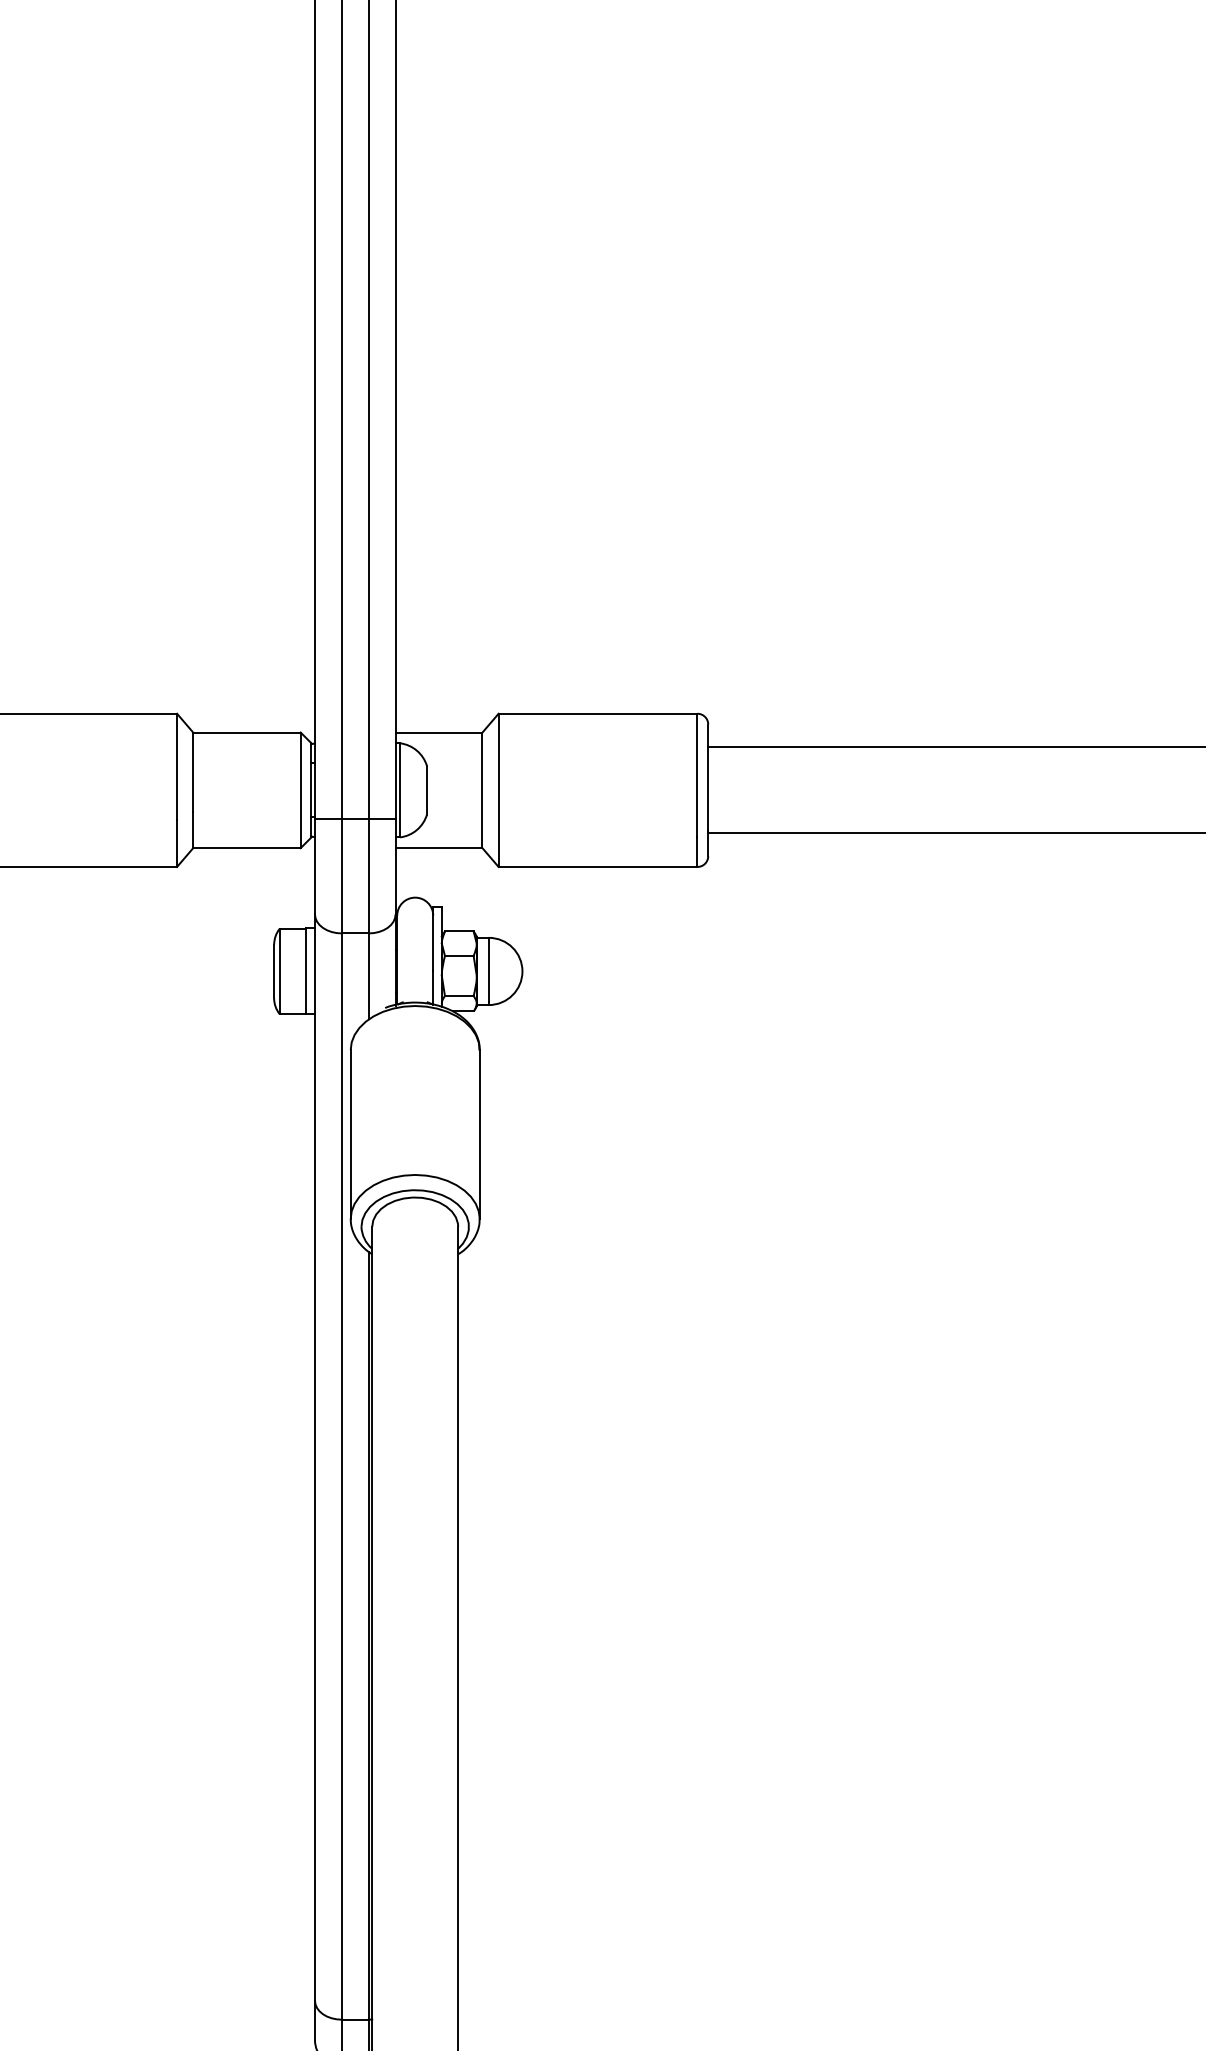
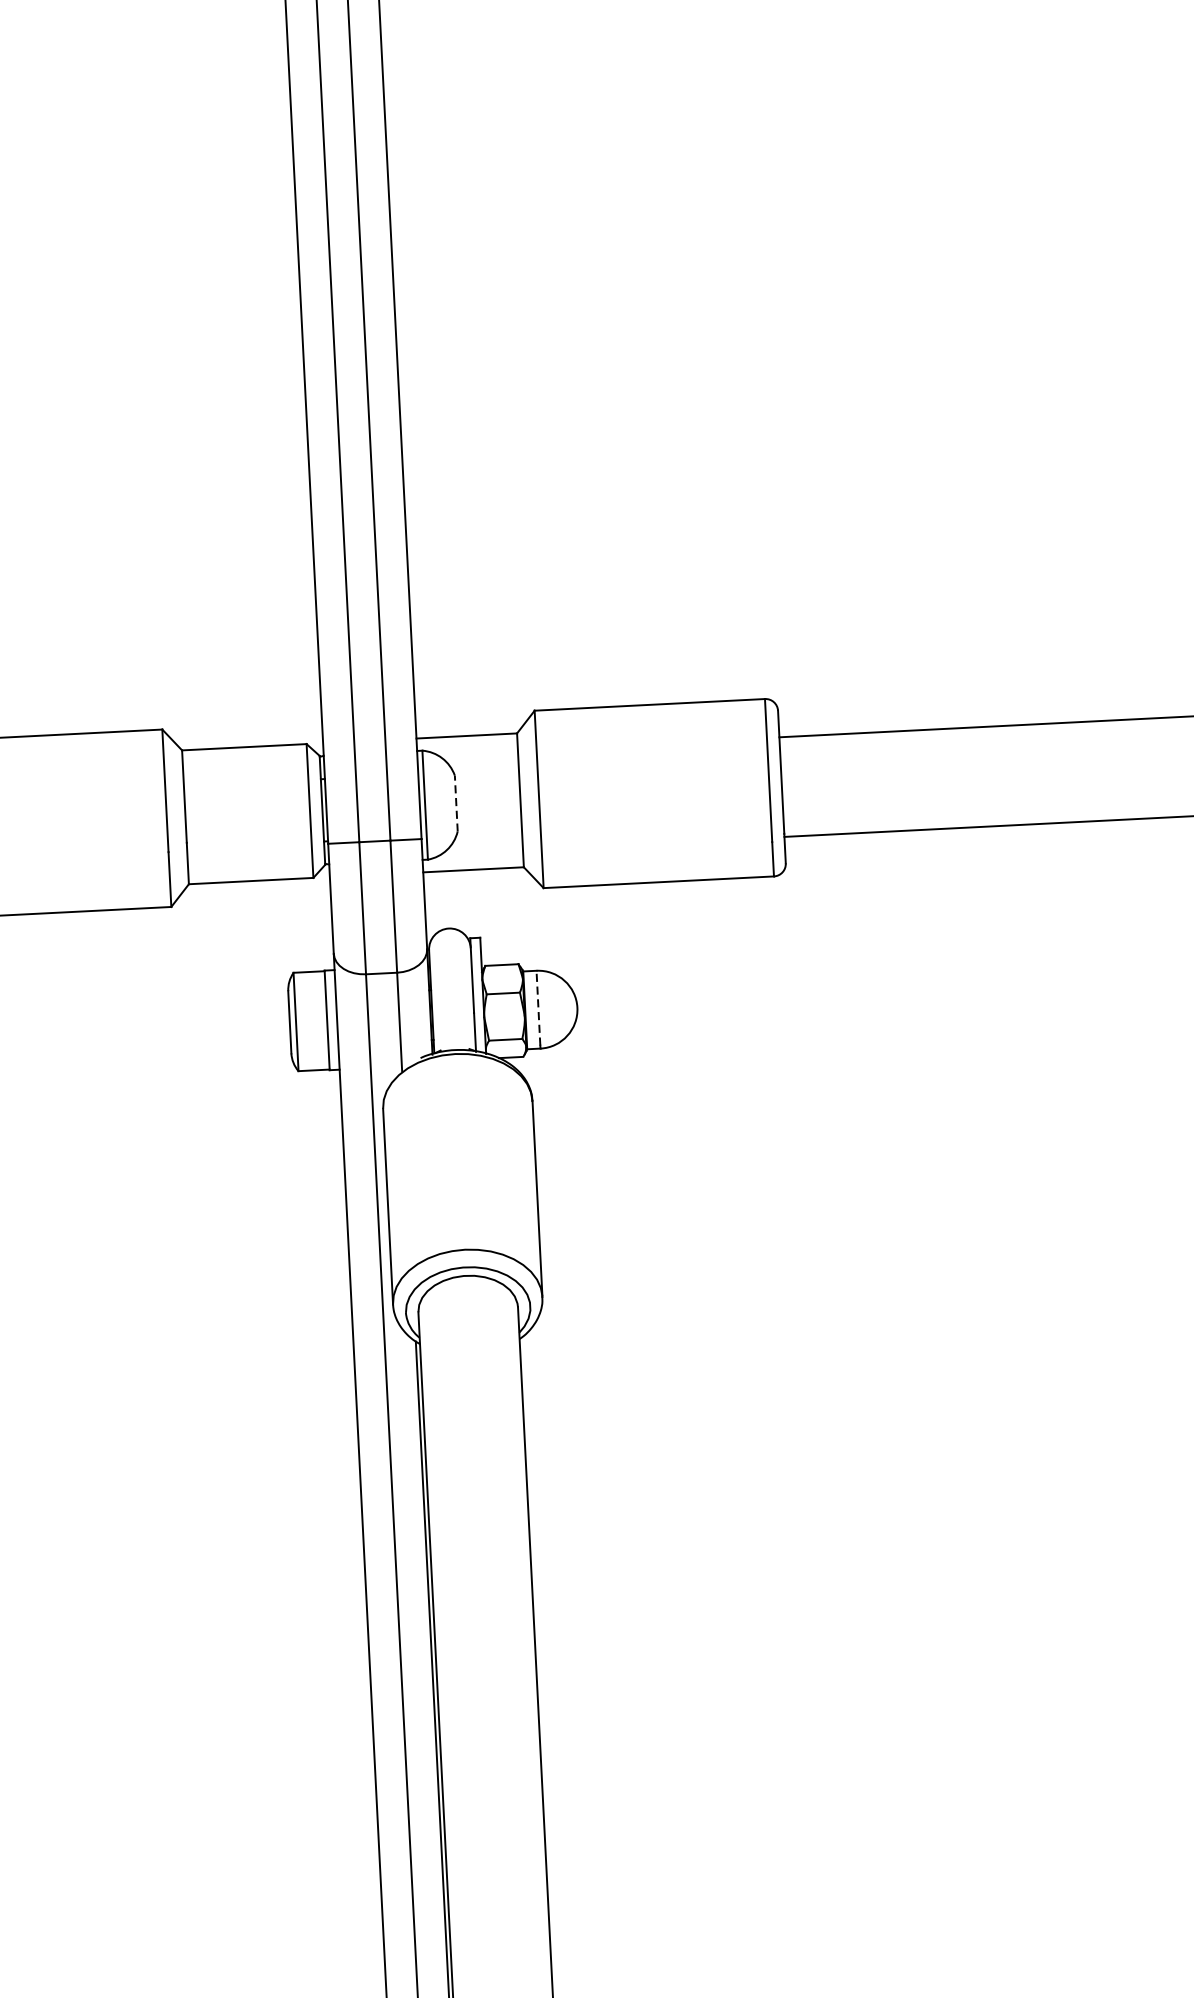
line: (427, 789) -> (456, 802), solid -> dashed
line: (488, 969) -> (537, 1007), solid -> dashed

